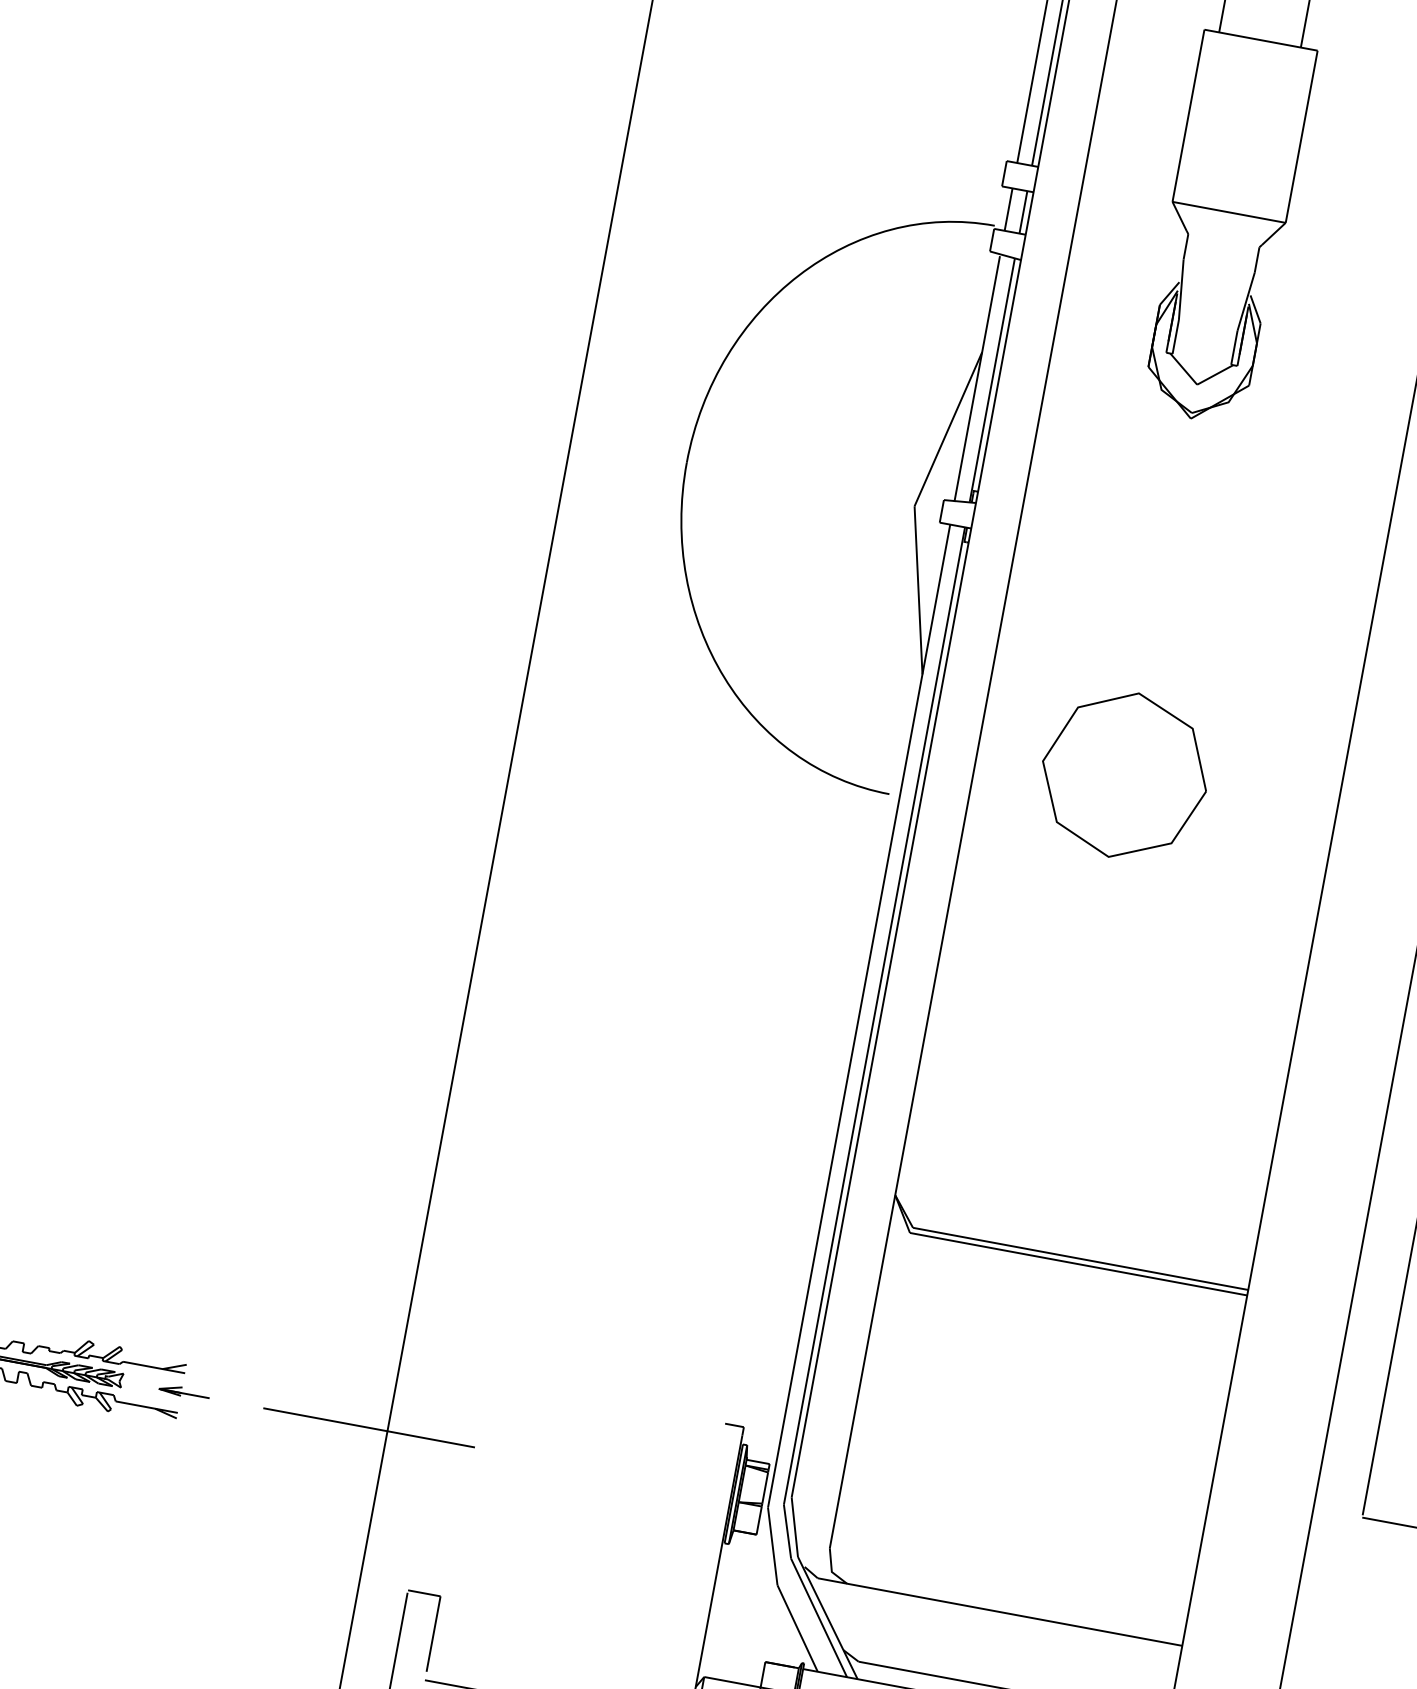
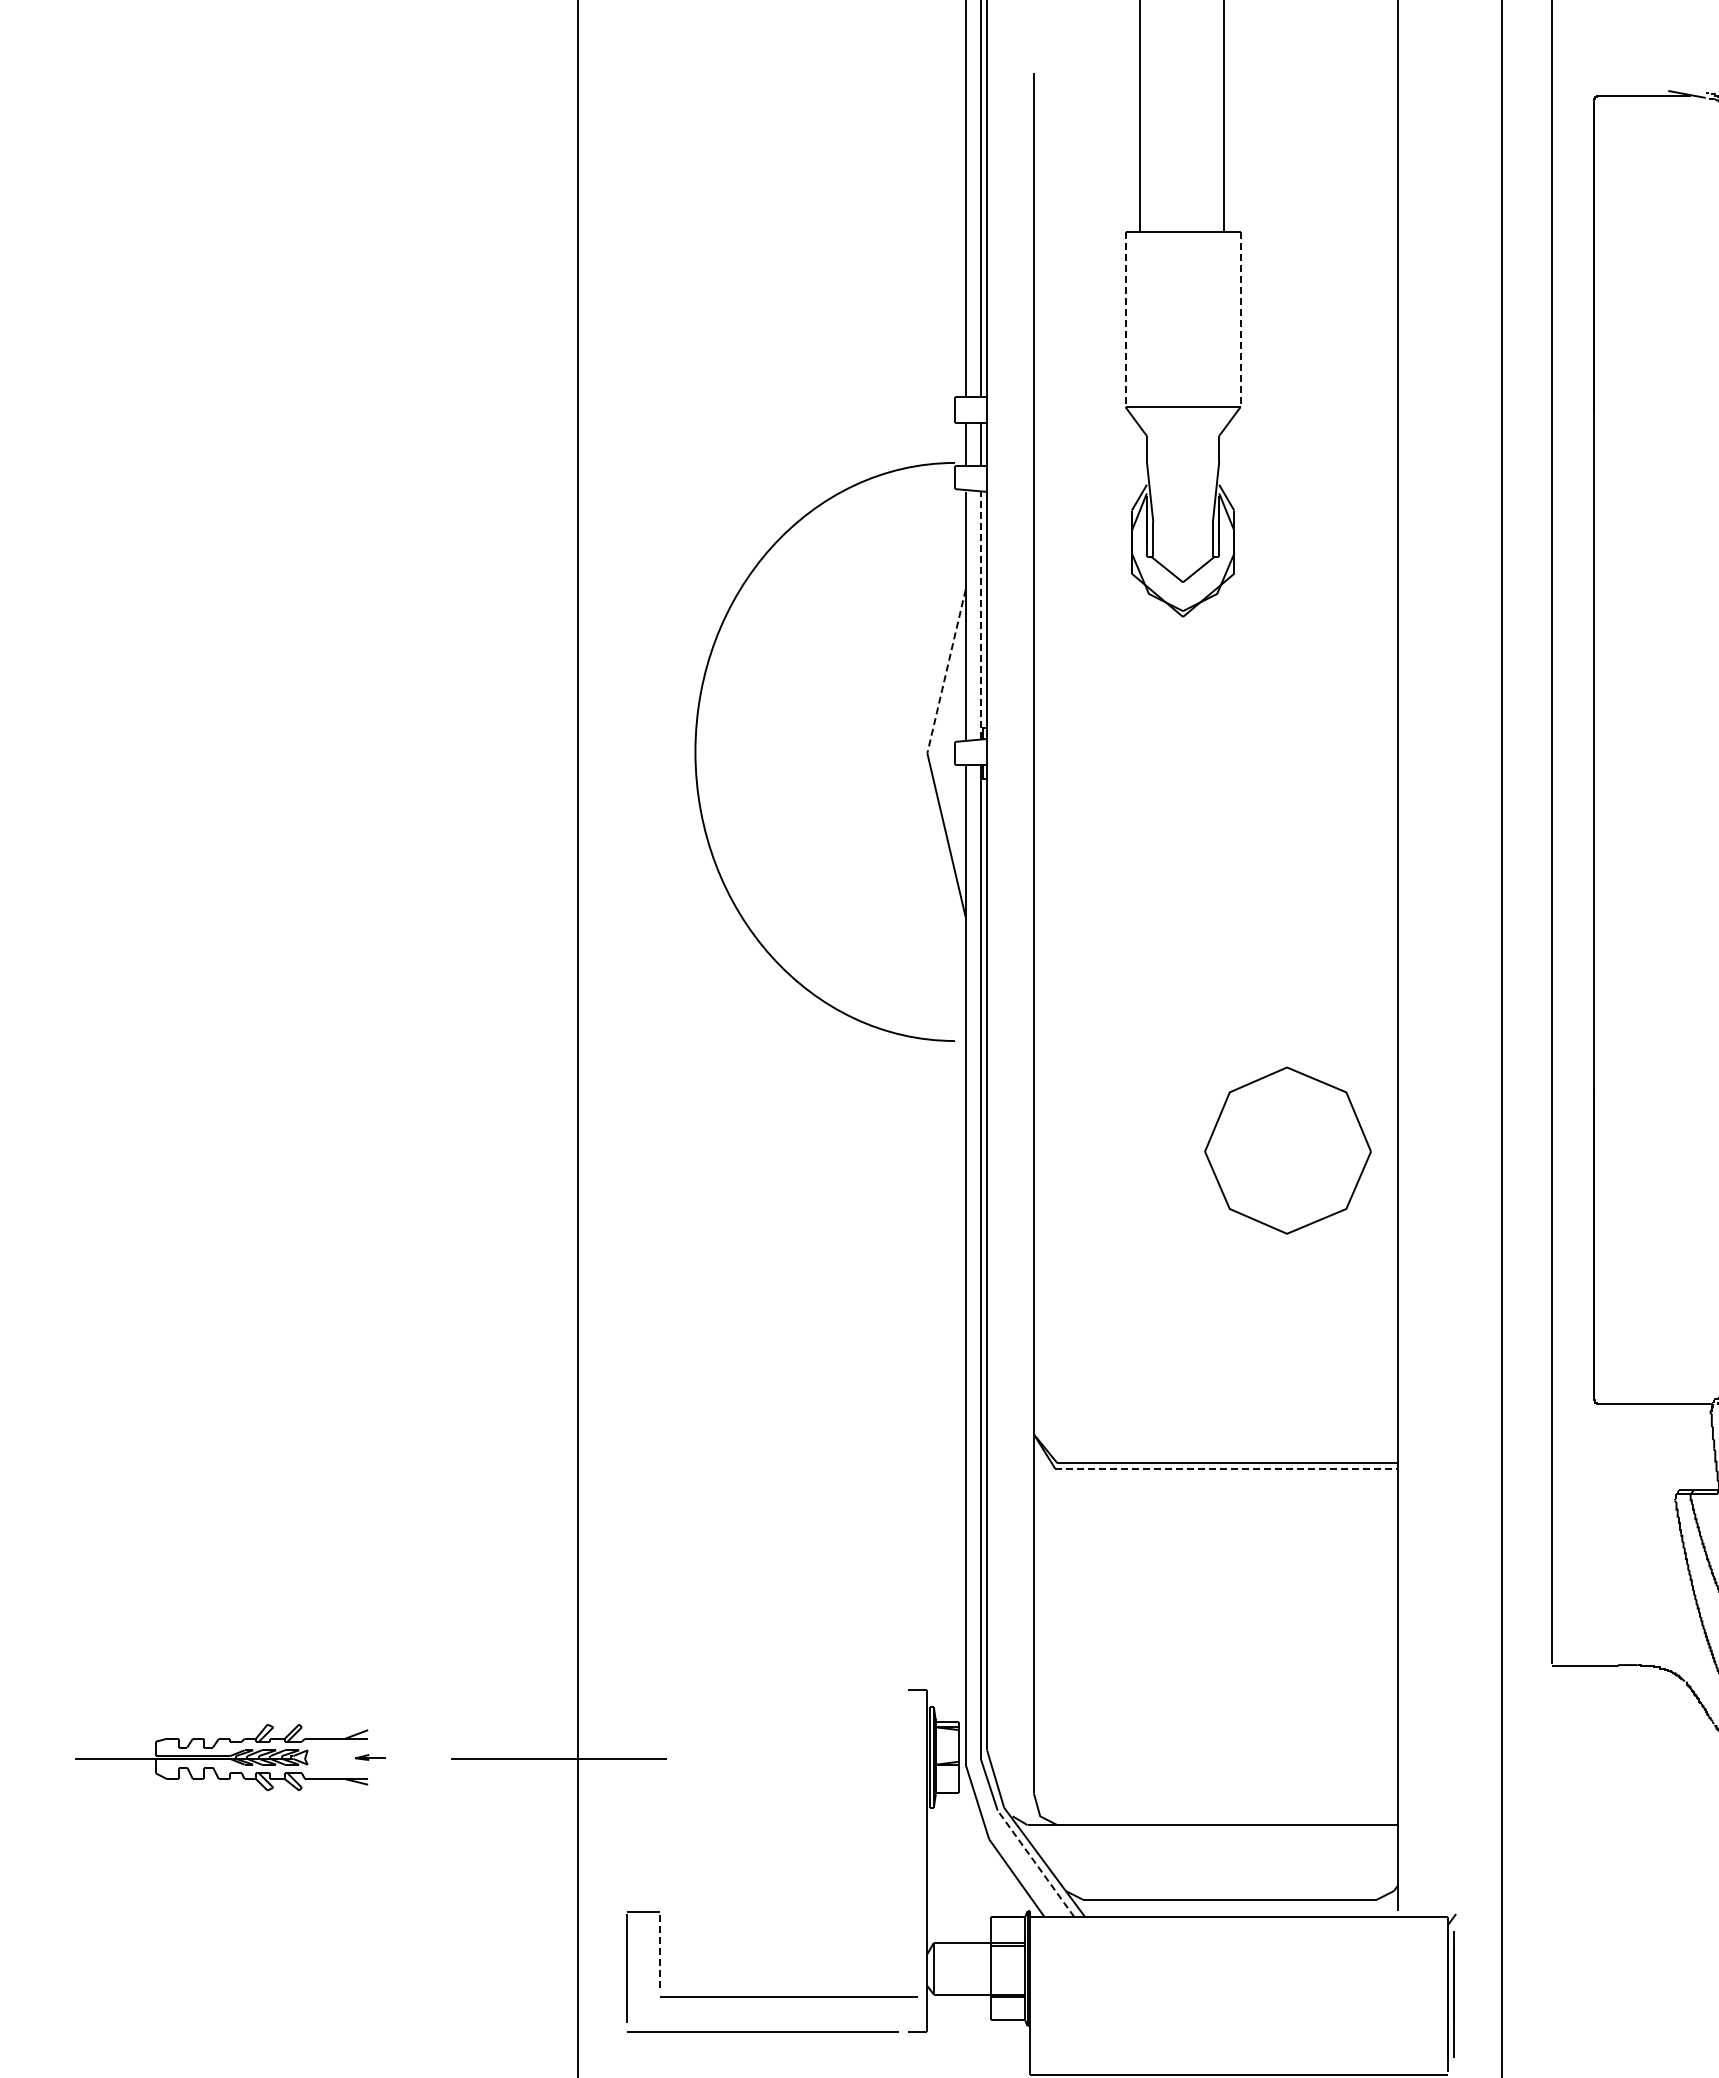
line: (1188, 115) -> (1125, 319), solid -> dashed
line: (1301, 136) -> (1240, 319), solid -> dashed
line: (991, 380) -> (980, 615), solid -> dashed
line: (948, 429) -> (946, 671), solid -> dashed
part: (1124, 775) -> (1287, 1150), moved
line: (1078, 1263) -> (1226, 1468), solid -> dashed
part: (184, 1392) -> (370, 1757), size x0.6
line: (819, 1617) -> (1036, 1863), solid -> dashed
line: (433, 1633) -> (659, 1949), solid -> dashed

